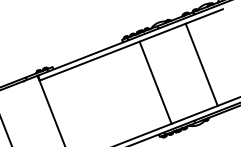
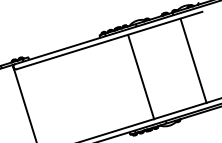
line: (201, 64) -> (193, 60), moved
line: (155, 82) -> (141, 76), moved

